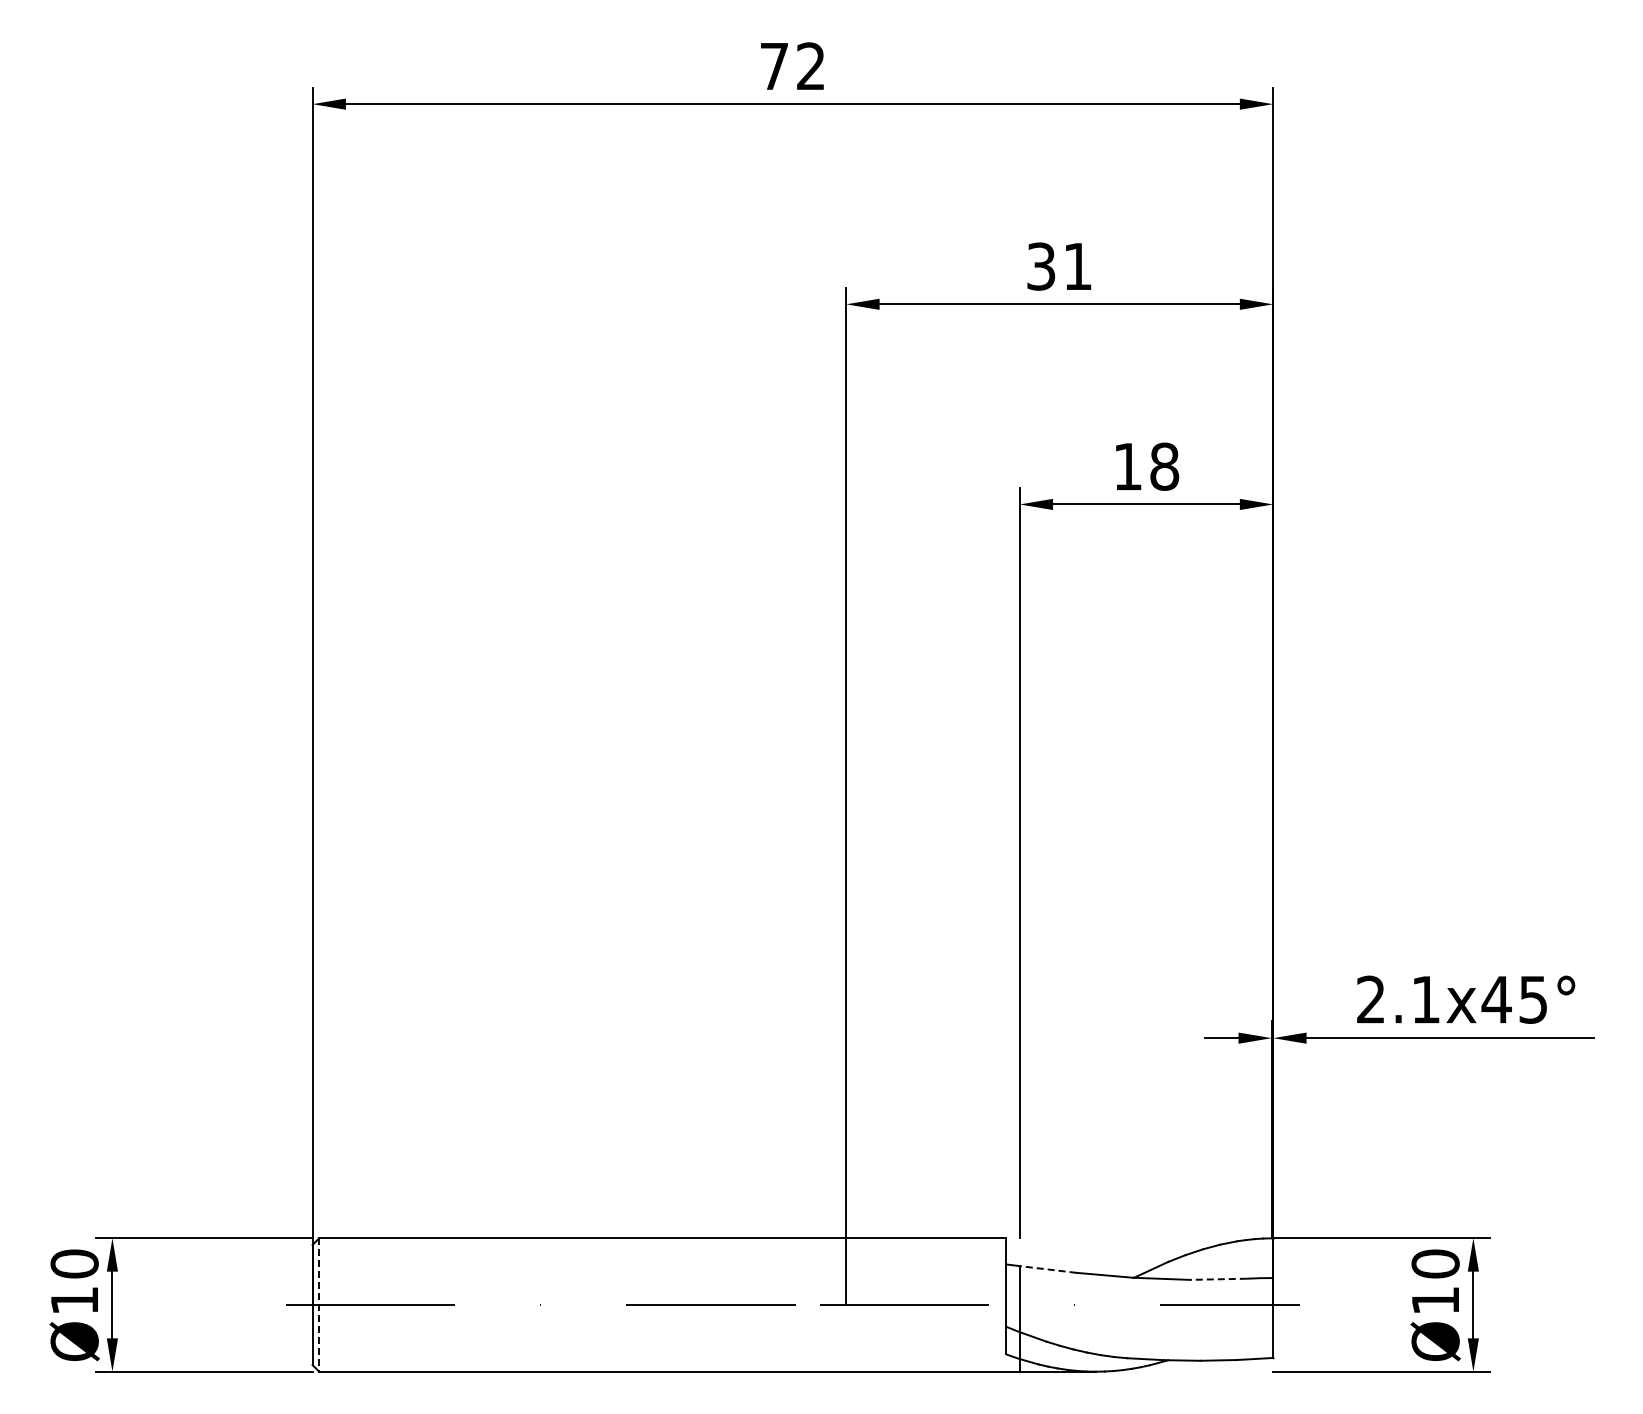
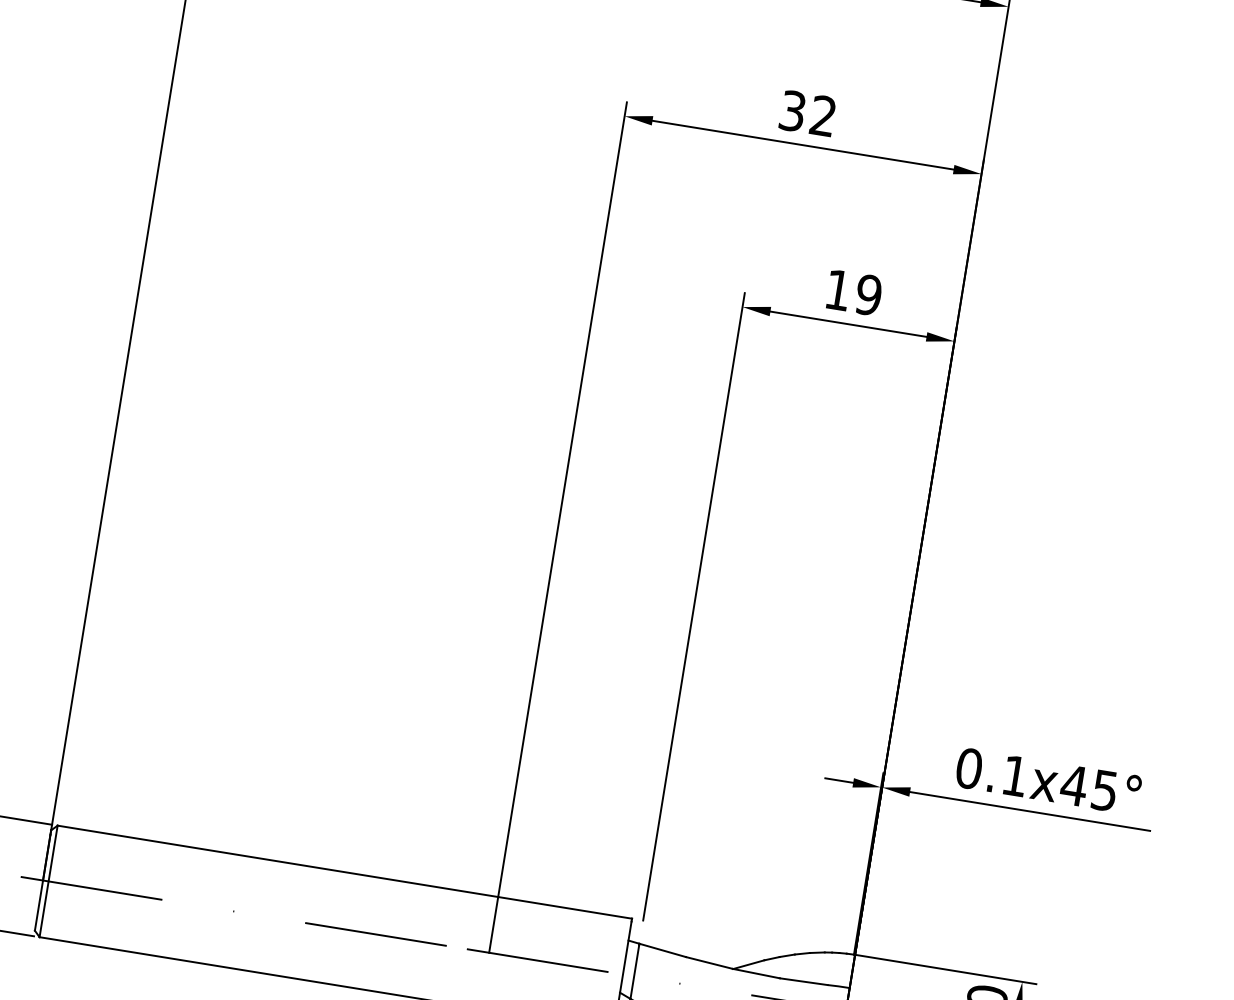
text: (1077, 265) -> (823, 115), 31 -> 32
text: (1164, 466) -> (868, 294), 18 -> 19
text: (1370, 999) -> (968, 768), 2.1x45° -> 0.1x45°
line: (1048, 1269) -> (663, 950), dashed -> solid
line: (1217, 1279) -> (802, 981), dashed -> solid
line: (319, 1305) -> (48, 881), dashed -> solid

